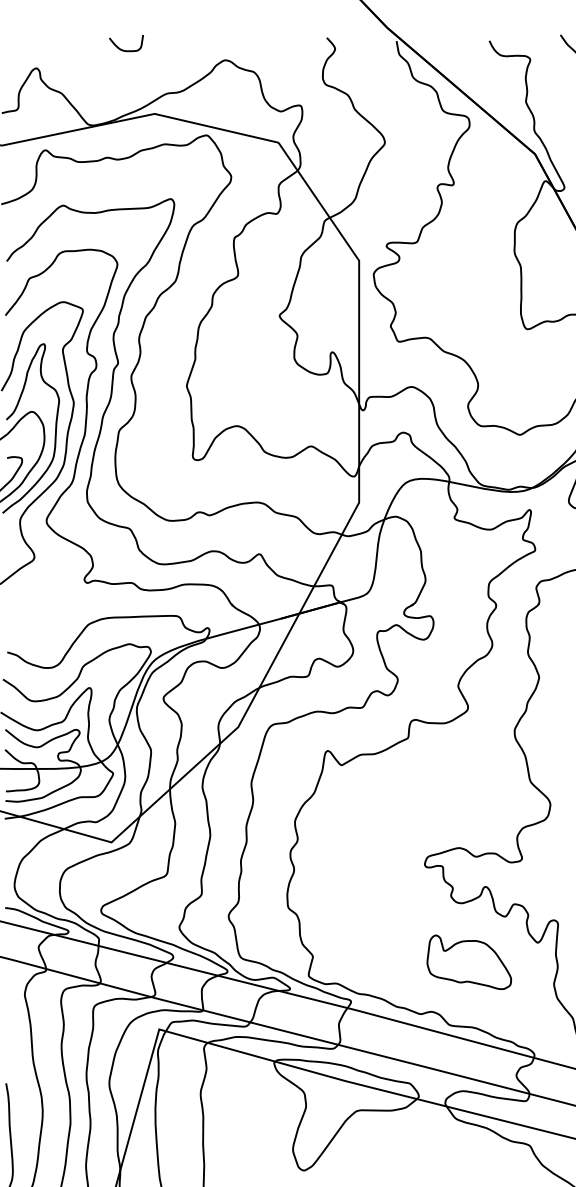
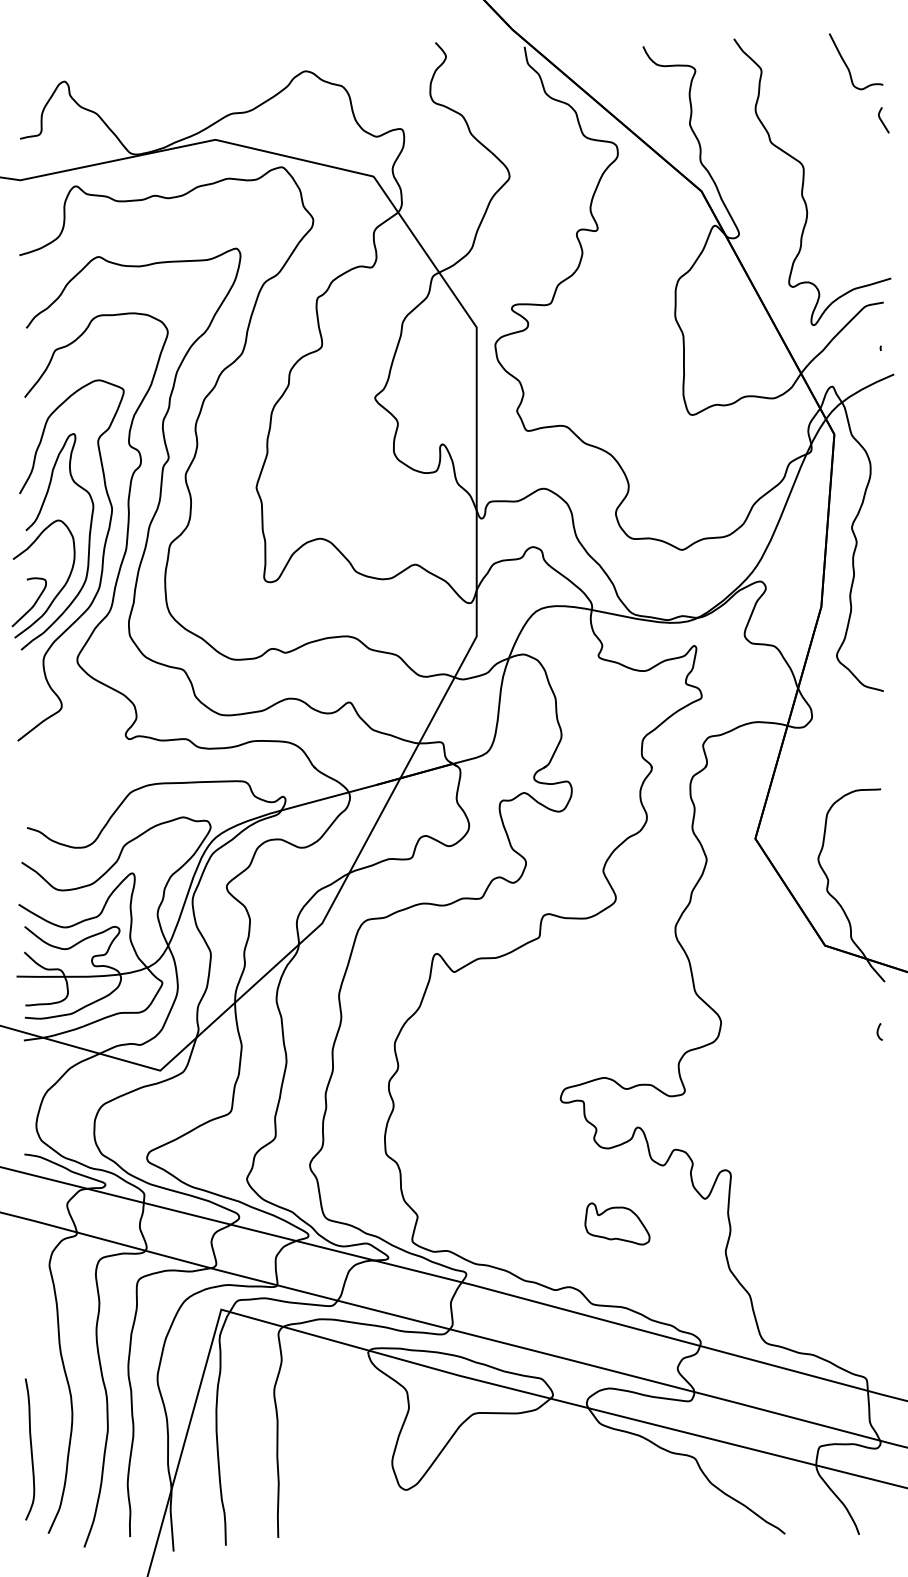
curve: (126, 50) -> (179, 58), removed
part: (469, 962) -> (617, 1223), size x0.6

